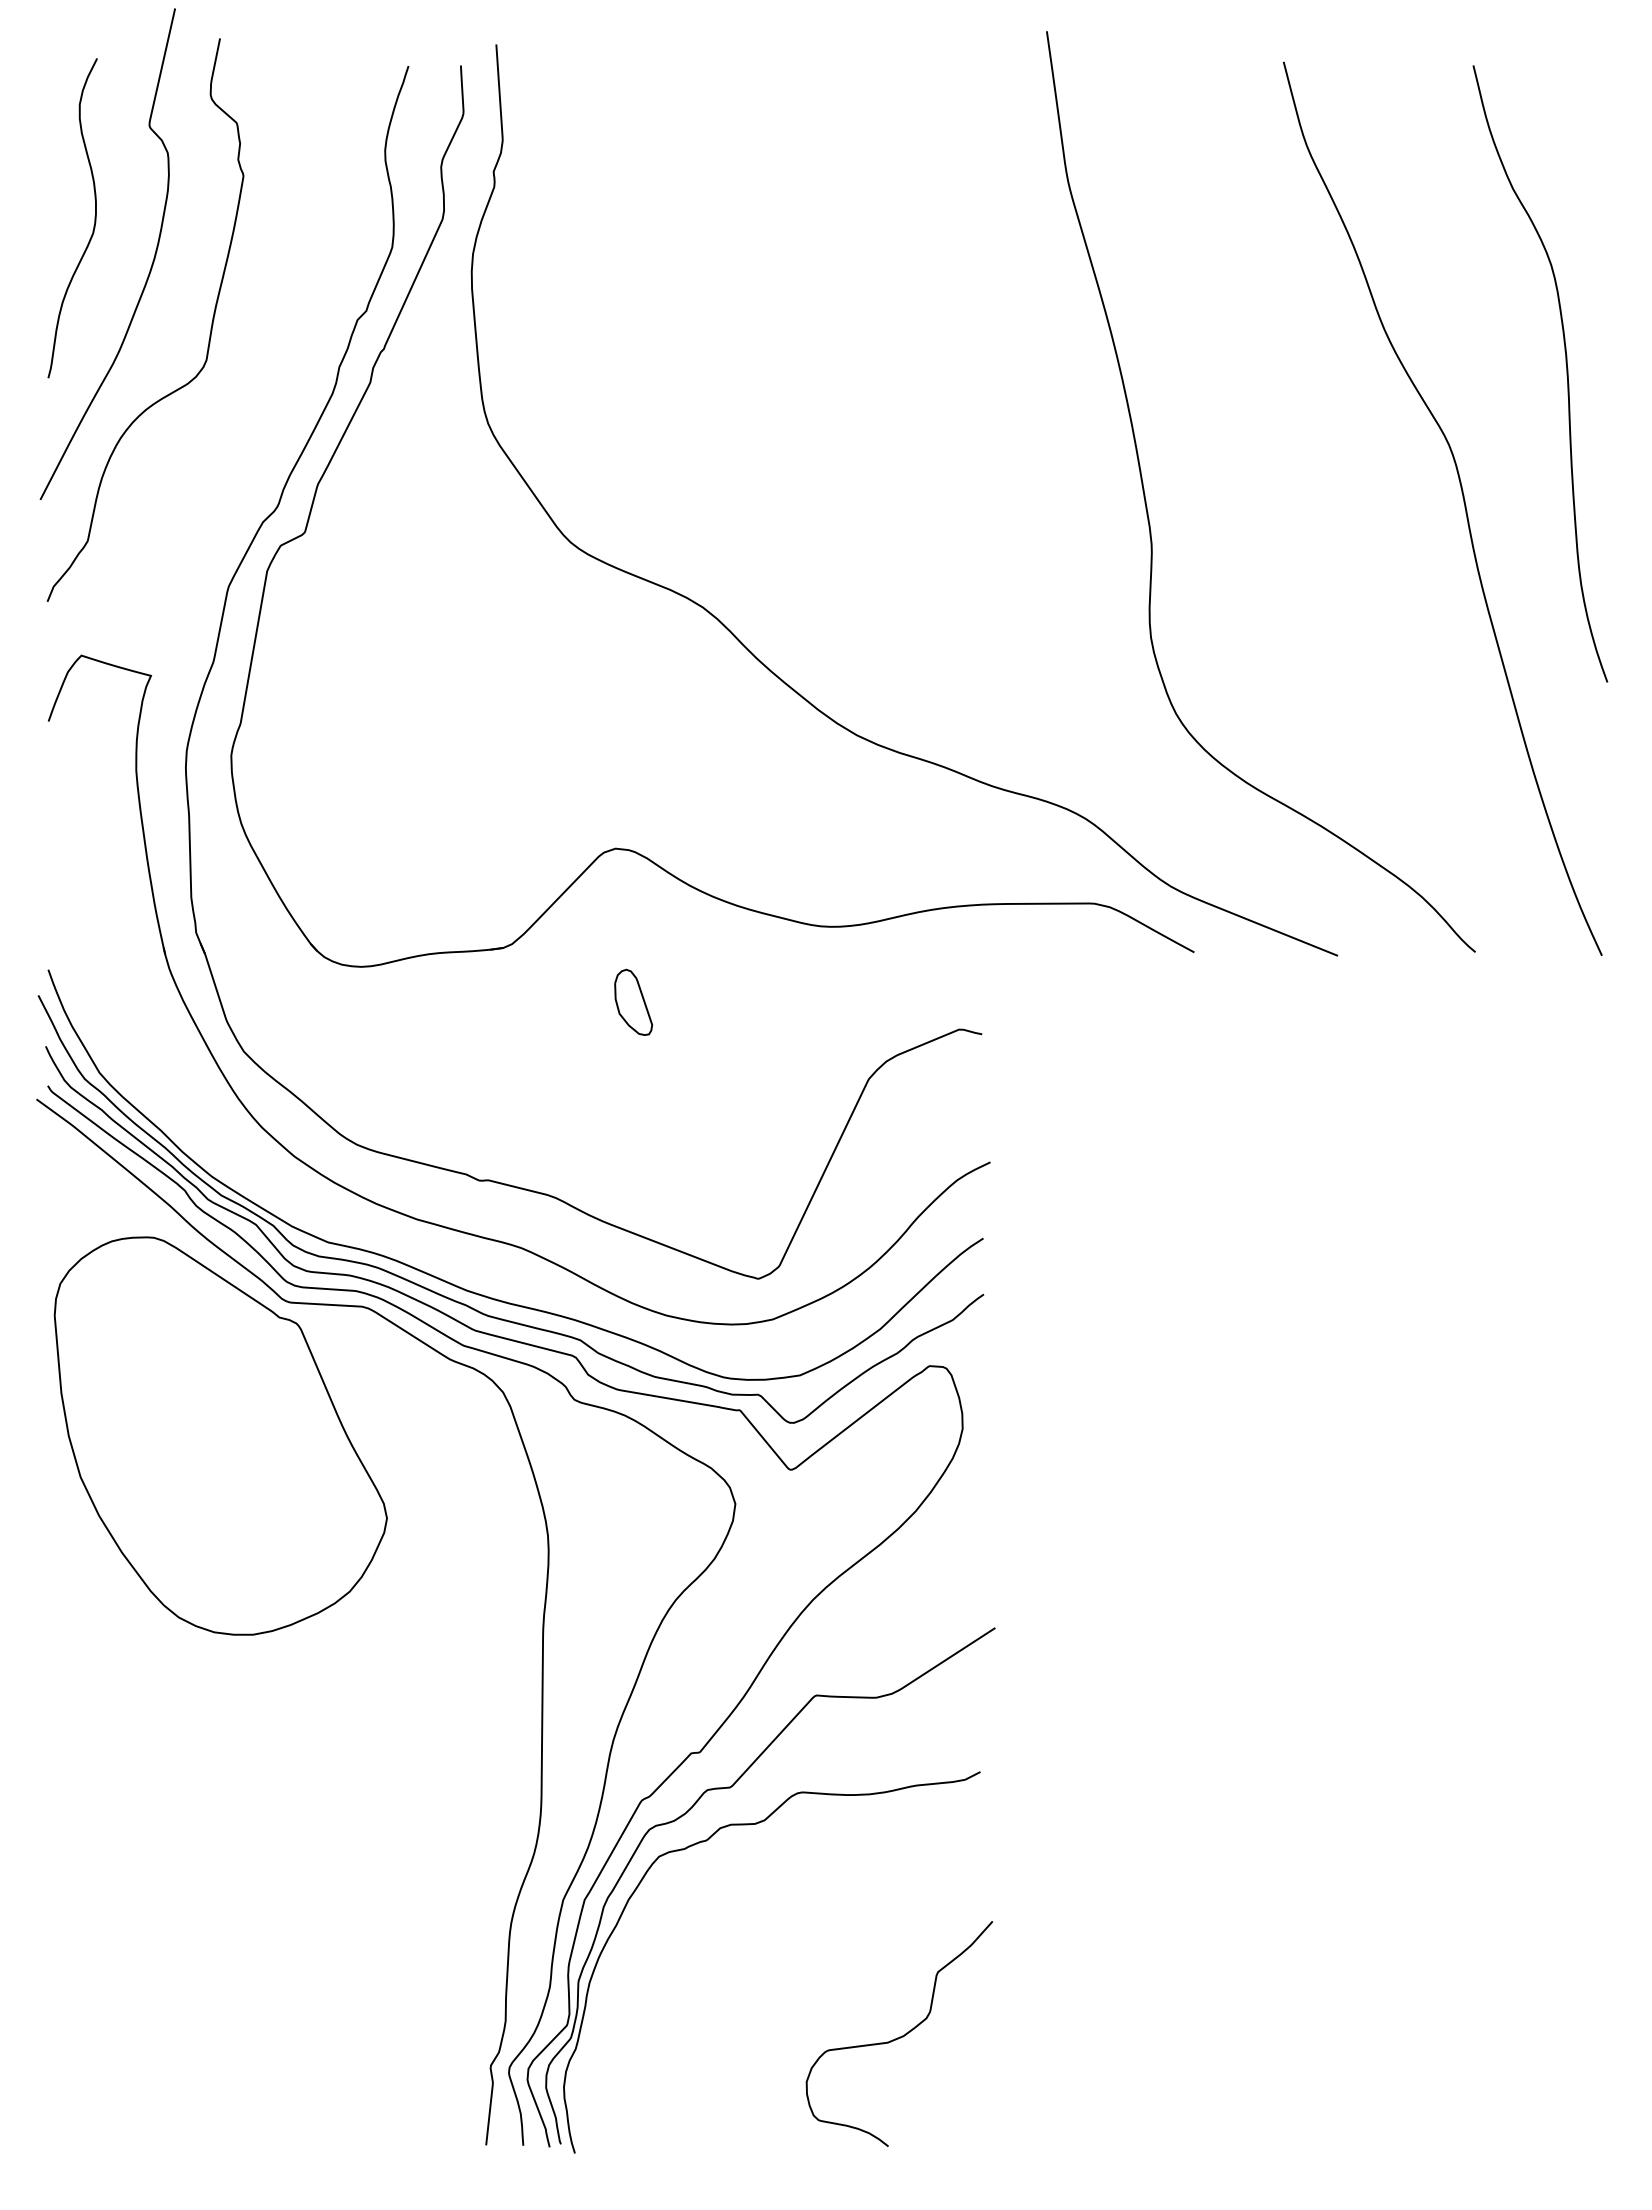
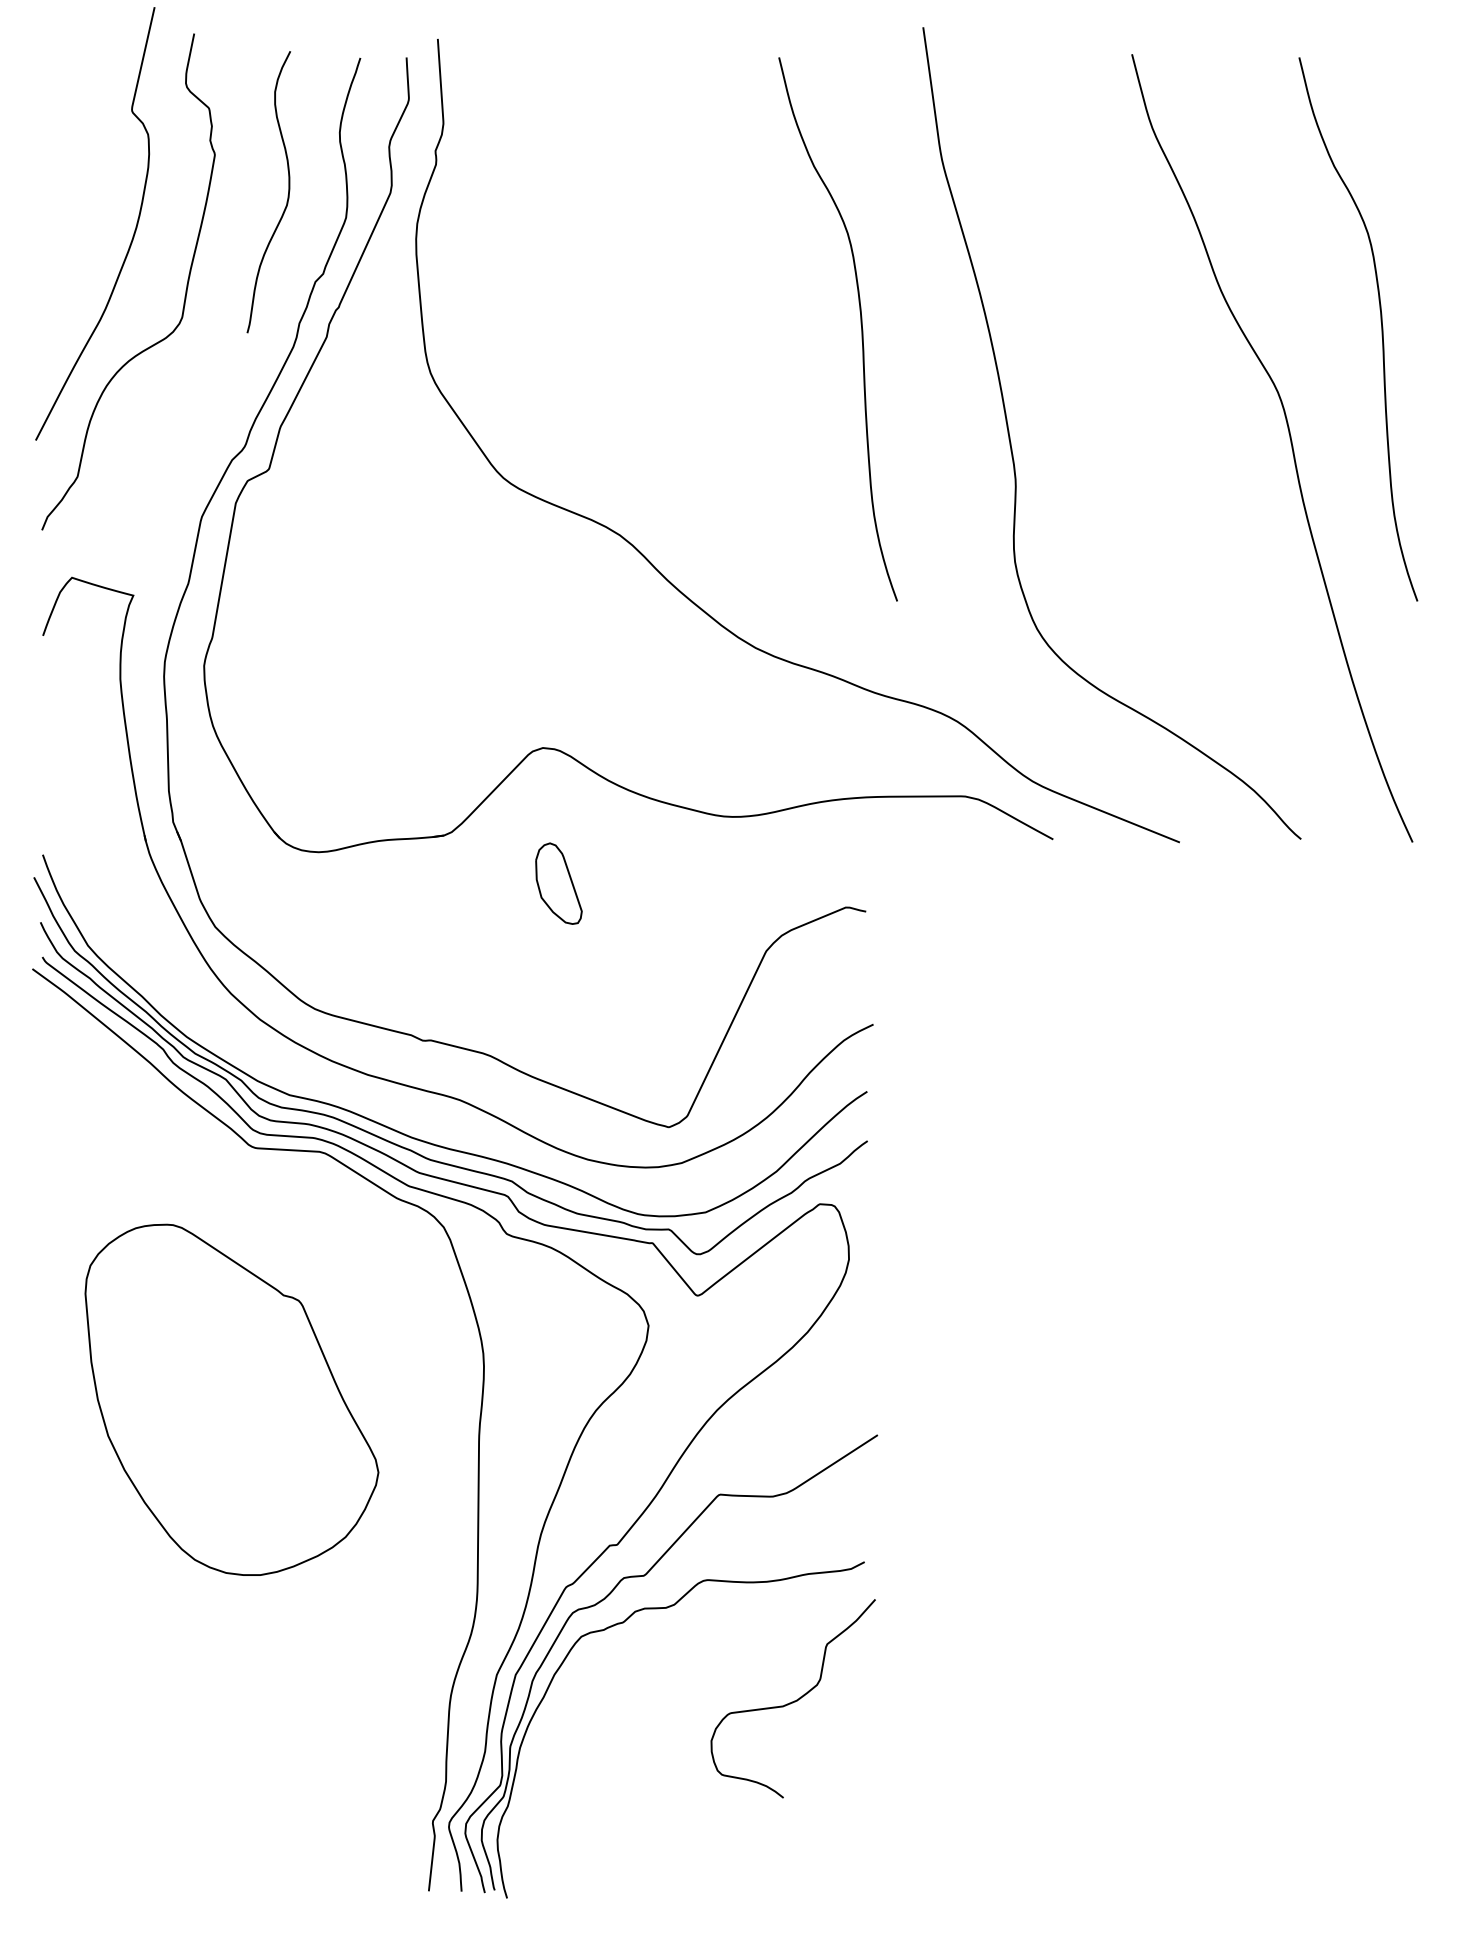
curve: (94, 218) -> (288, 192), moved
curve: (976, 373) -> (861, 329), added
part: (633, 1001) -> (558, 882), size x1.4
part: (220, 1435) -> (231, 1399), moved
curve: (899, 2036) -> (793, 1700), moved

